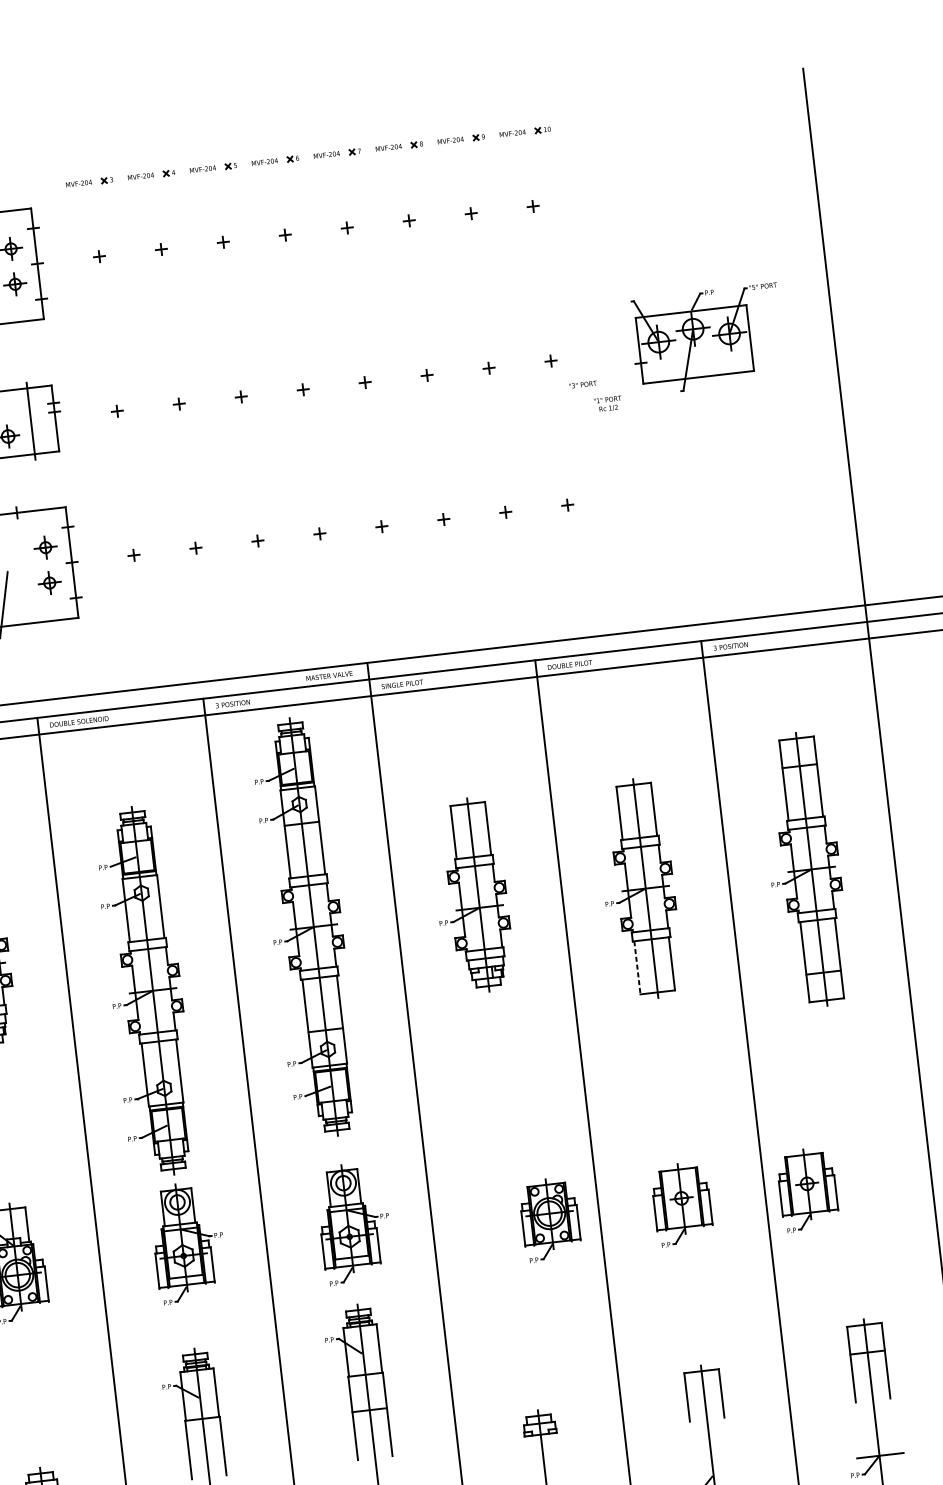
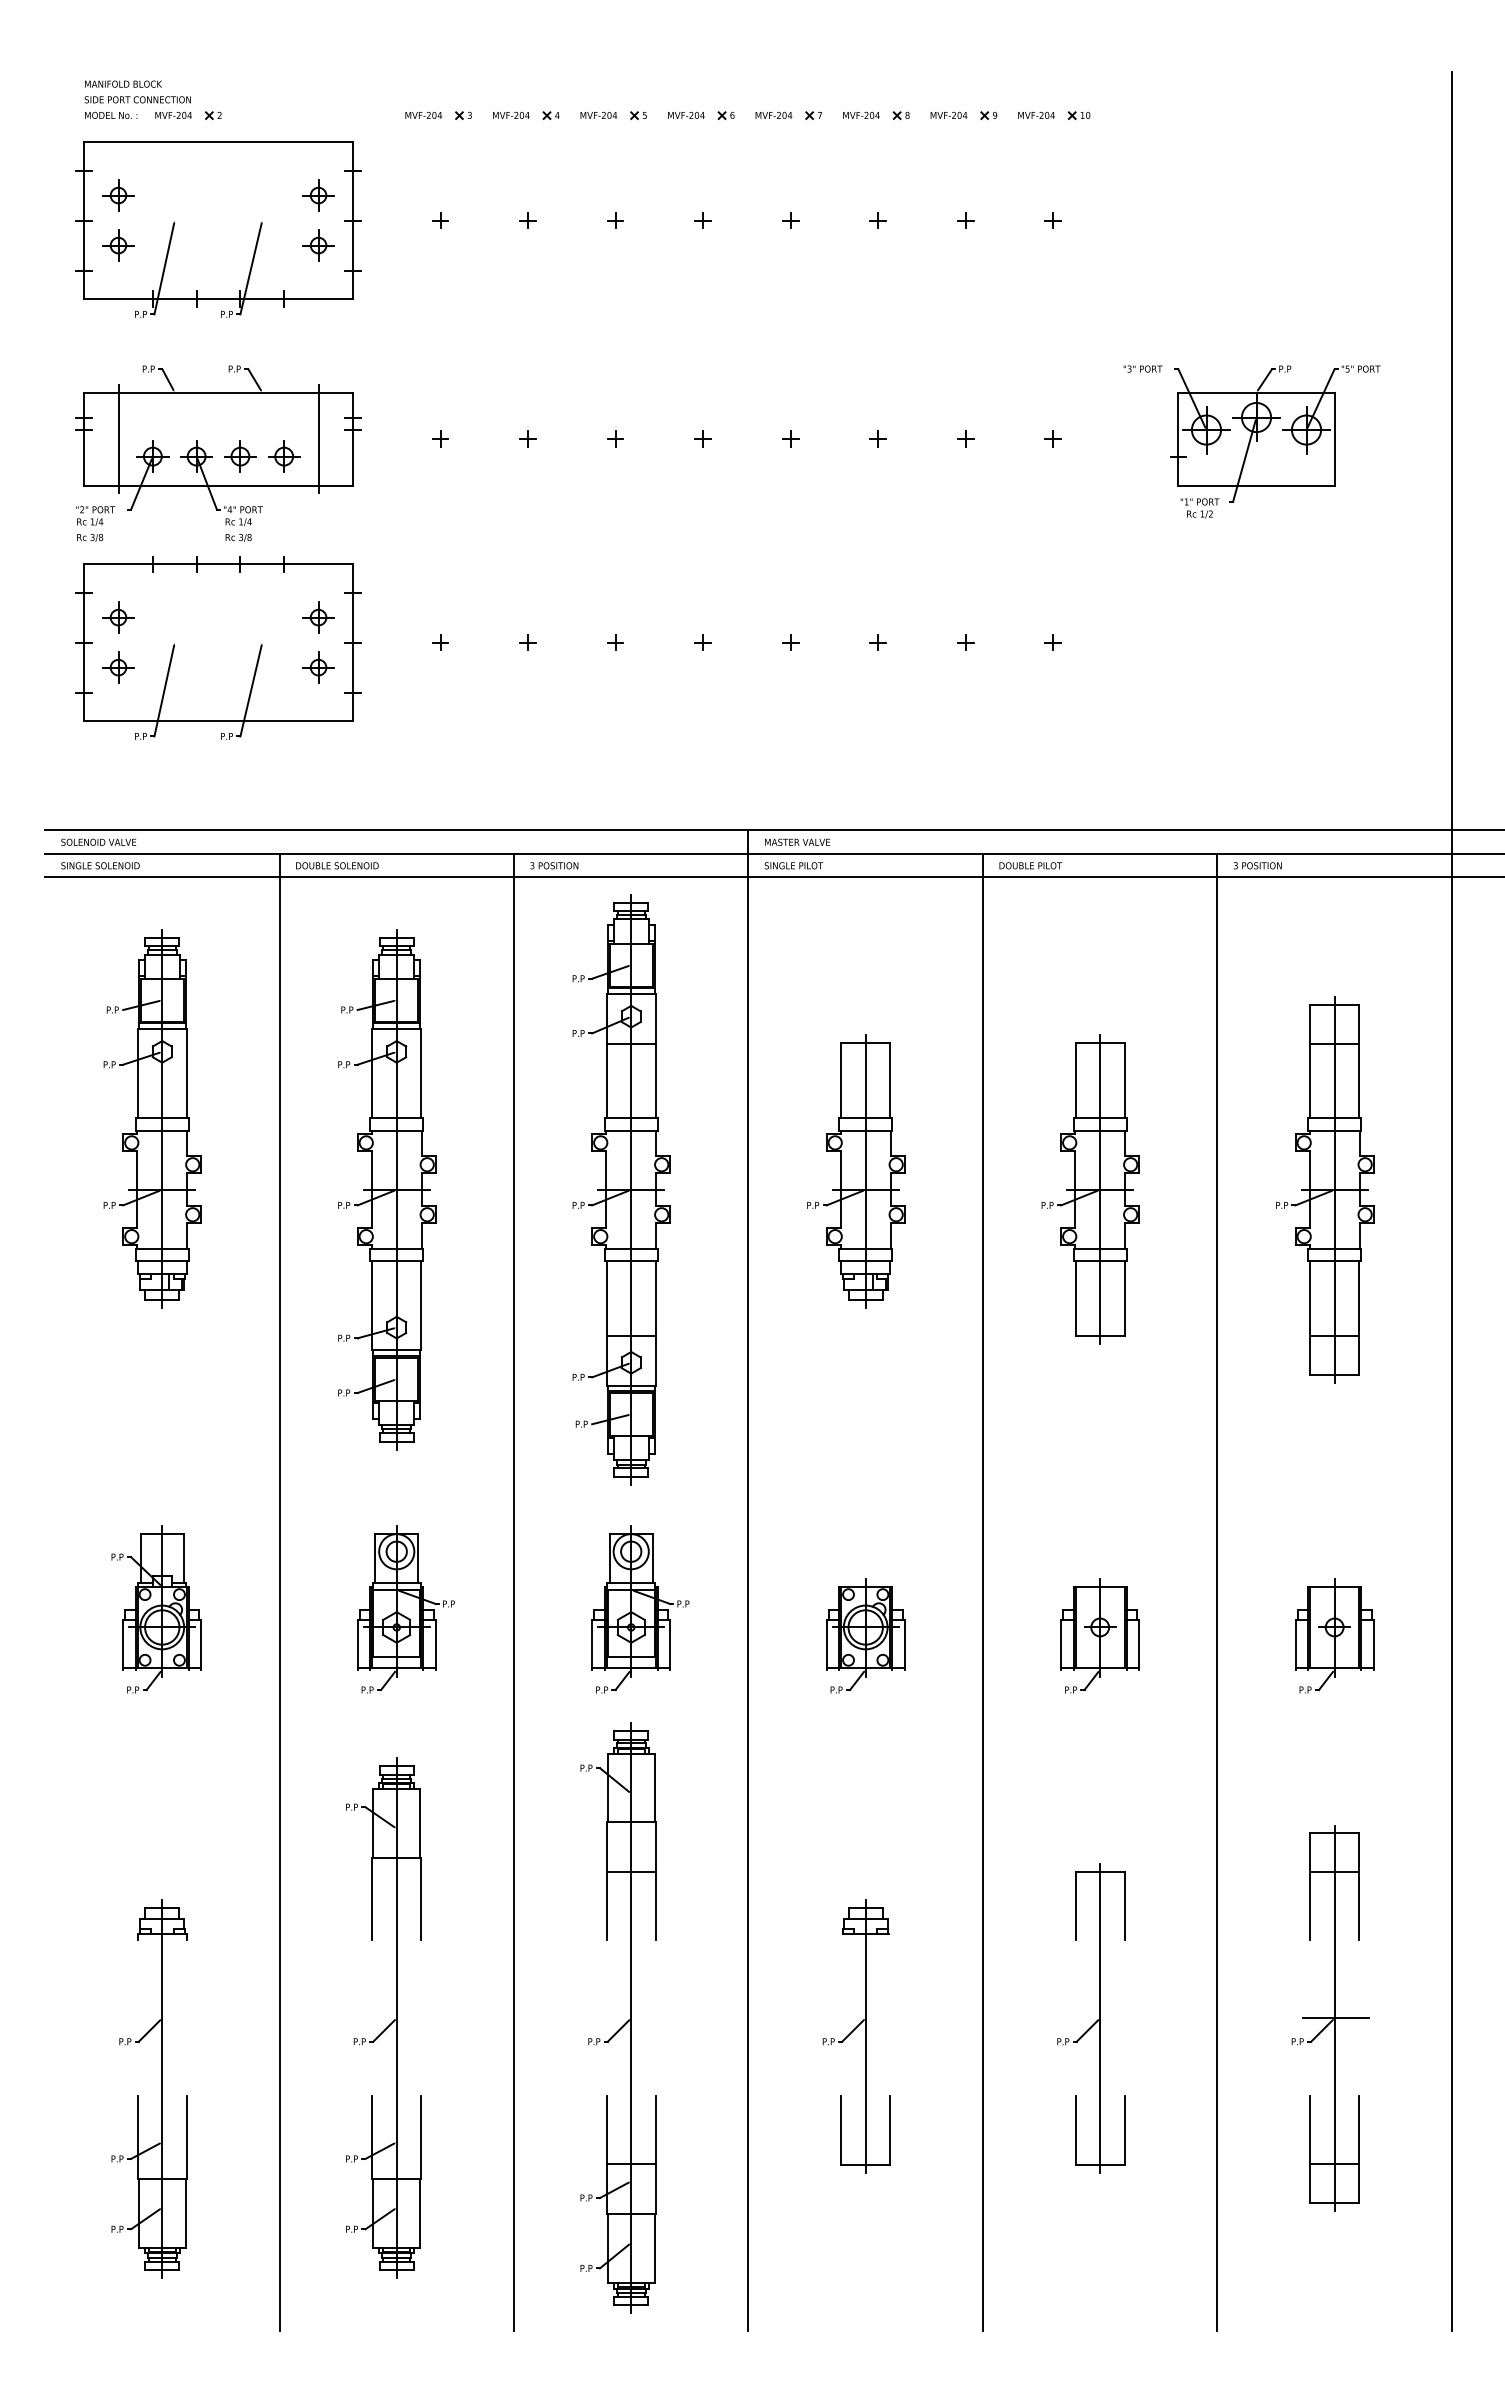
text: (582, 384) -> (1142, 368), moved
text: (607, 404) -> (1199, 508), moved
text: (329, 675) -> (797, 841), moved
line: (637, 967) -> (1075, 1298), dashed -> solid
part: (146, 991) -> (387, 1189), moved
part: (807, 1189) -> (1334, 1635), moved
part: (550, 1219) -> (865, 1635), moved

